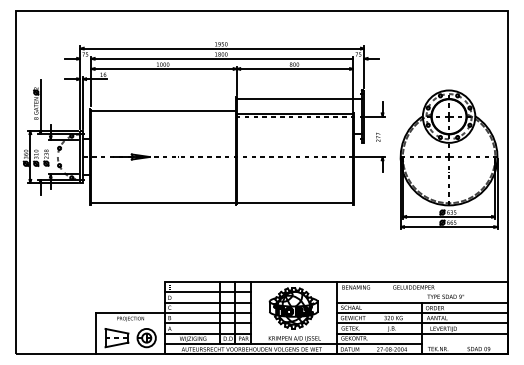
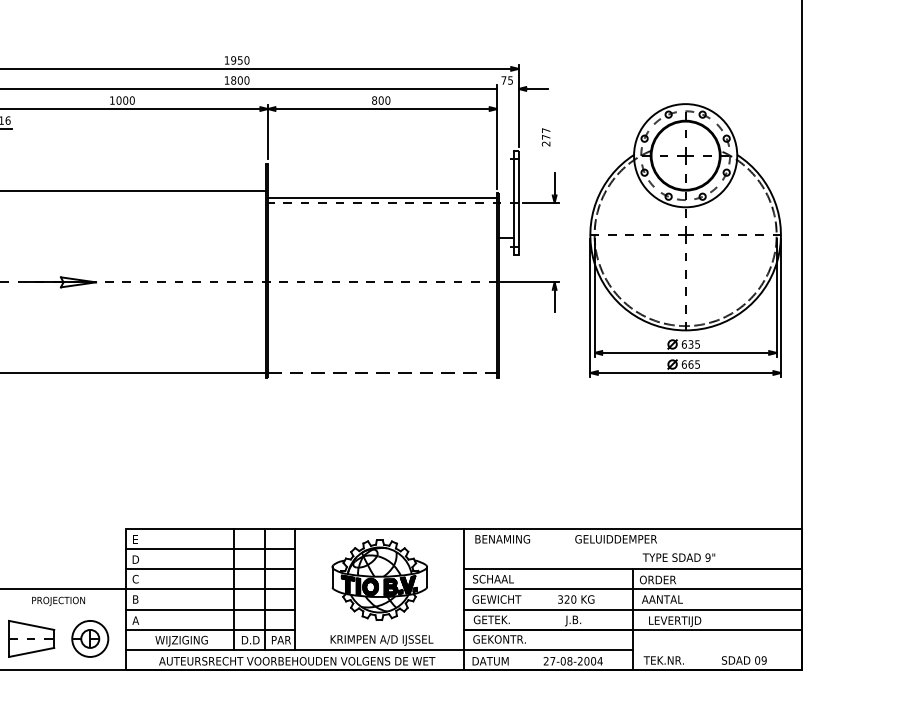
line: (298, 98) -> (389, 167), removed
text: (378, 136) -> (546, 135), moved
part: (448, 159) -> (684, 240), moved
line: (295, 203) -> (383, 373), solid -> dashed

